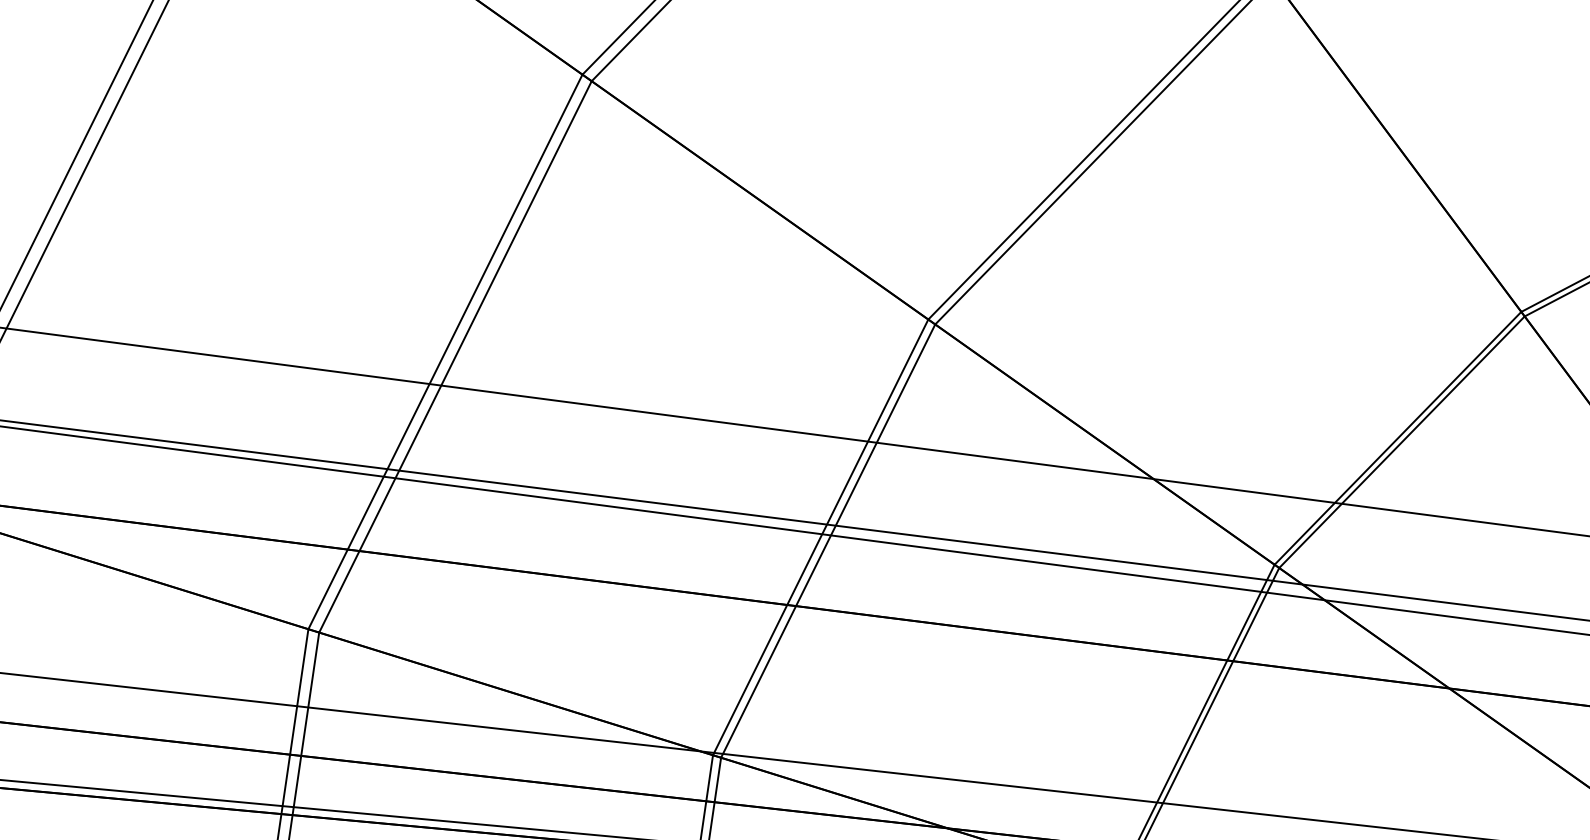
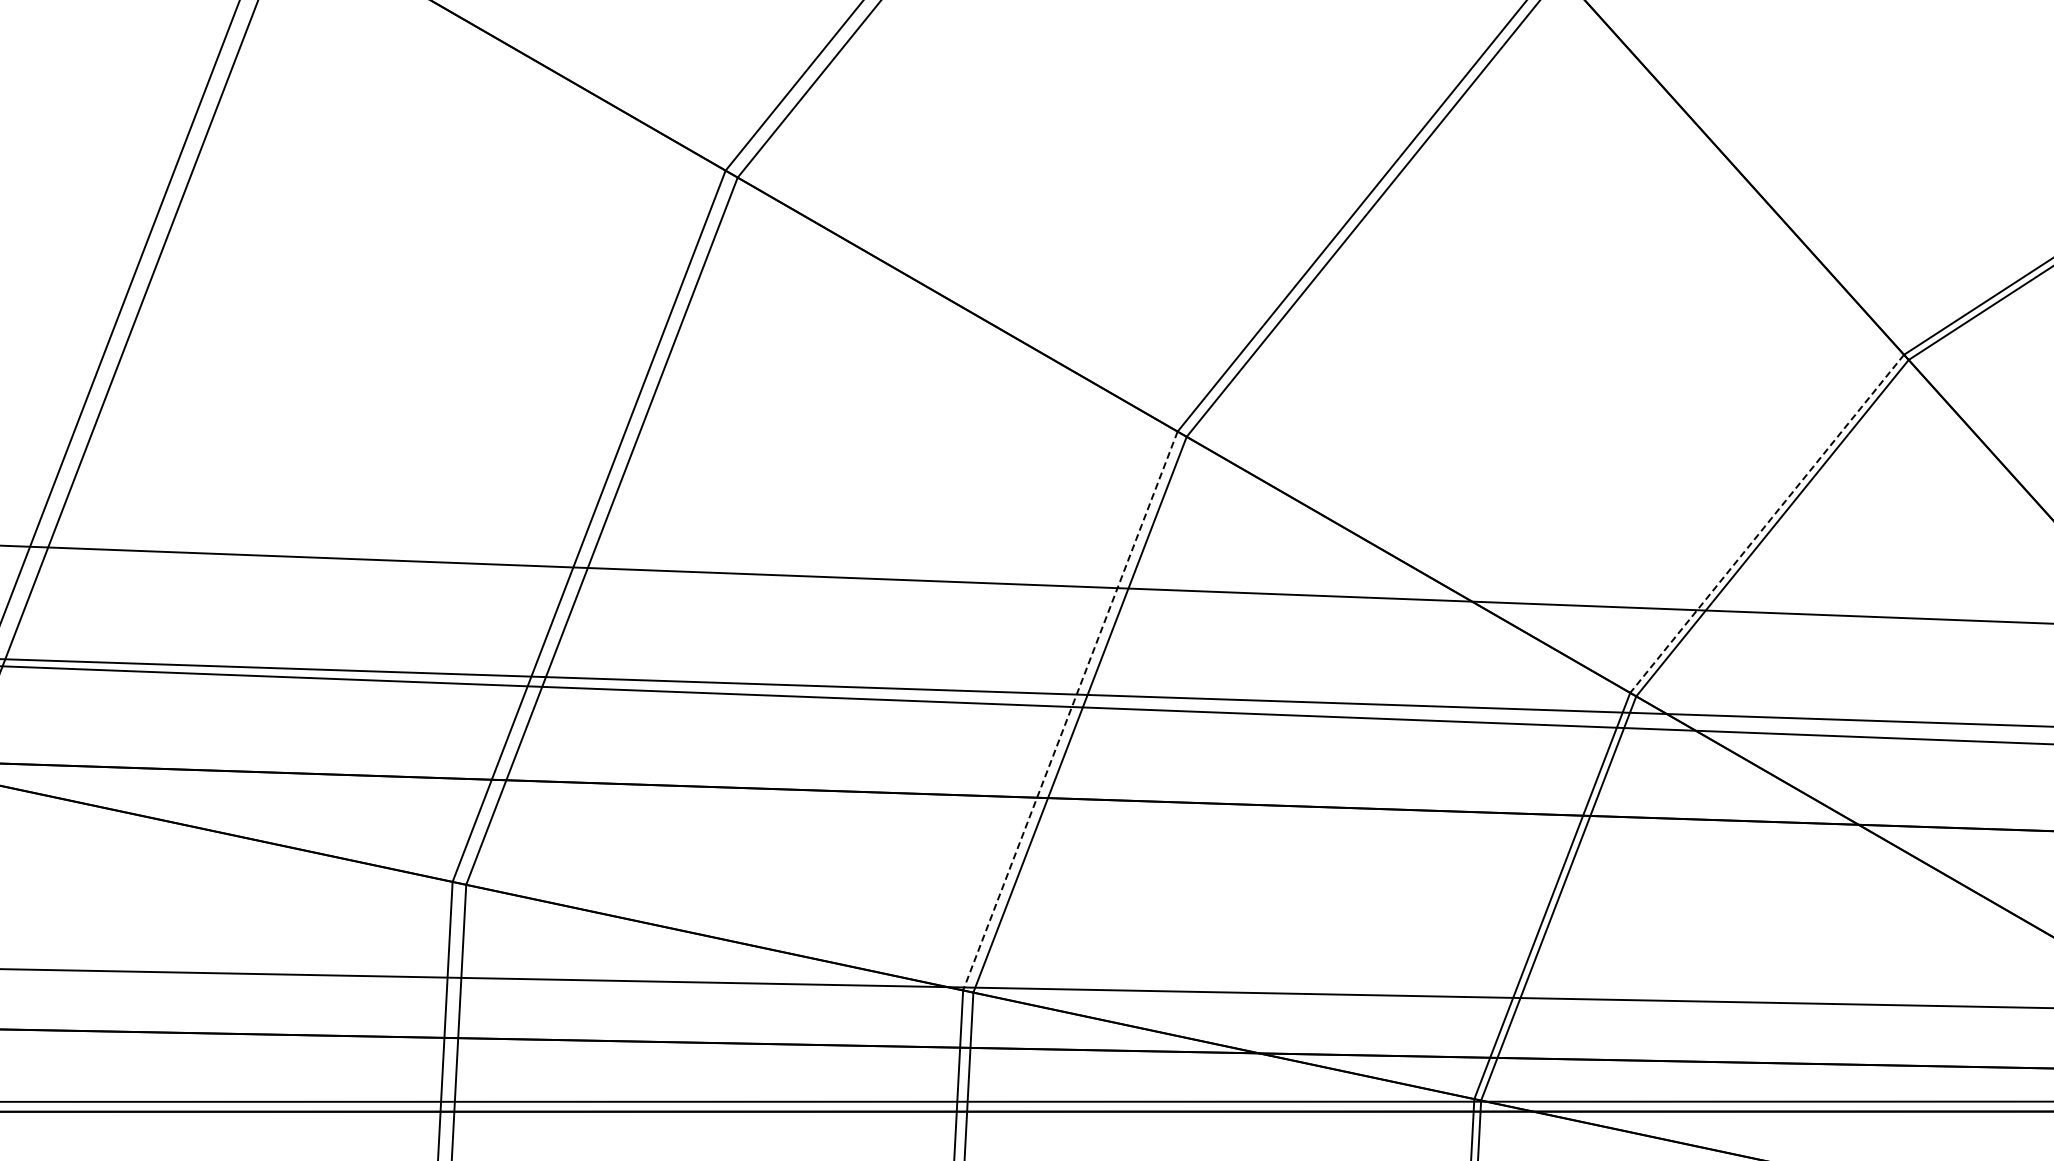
line: (1398, 438) -> (1767, 523), solid -> dashed
line: (820, 537) -> (1070, 711), solid -> dashed

